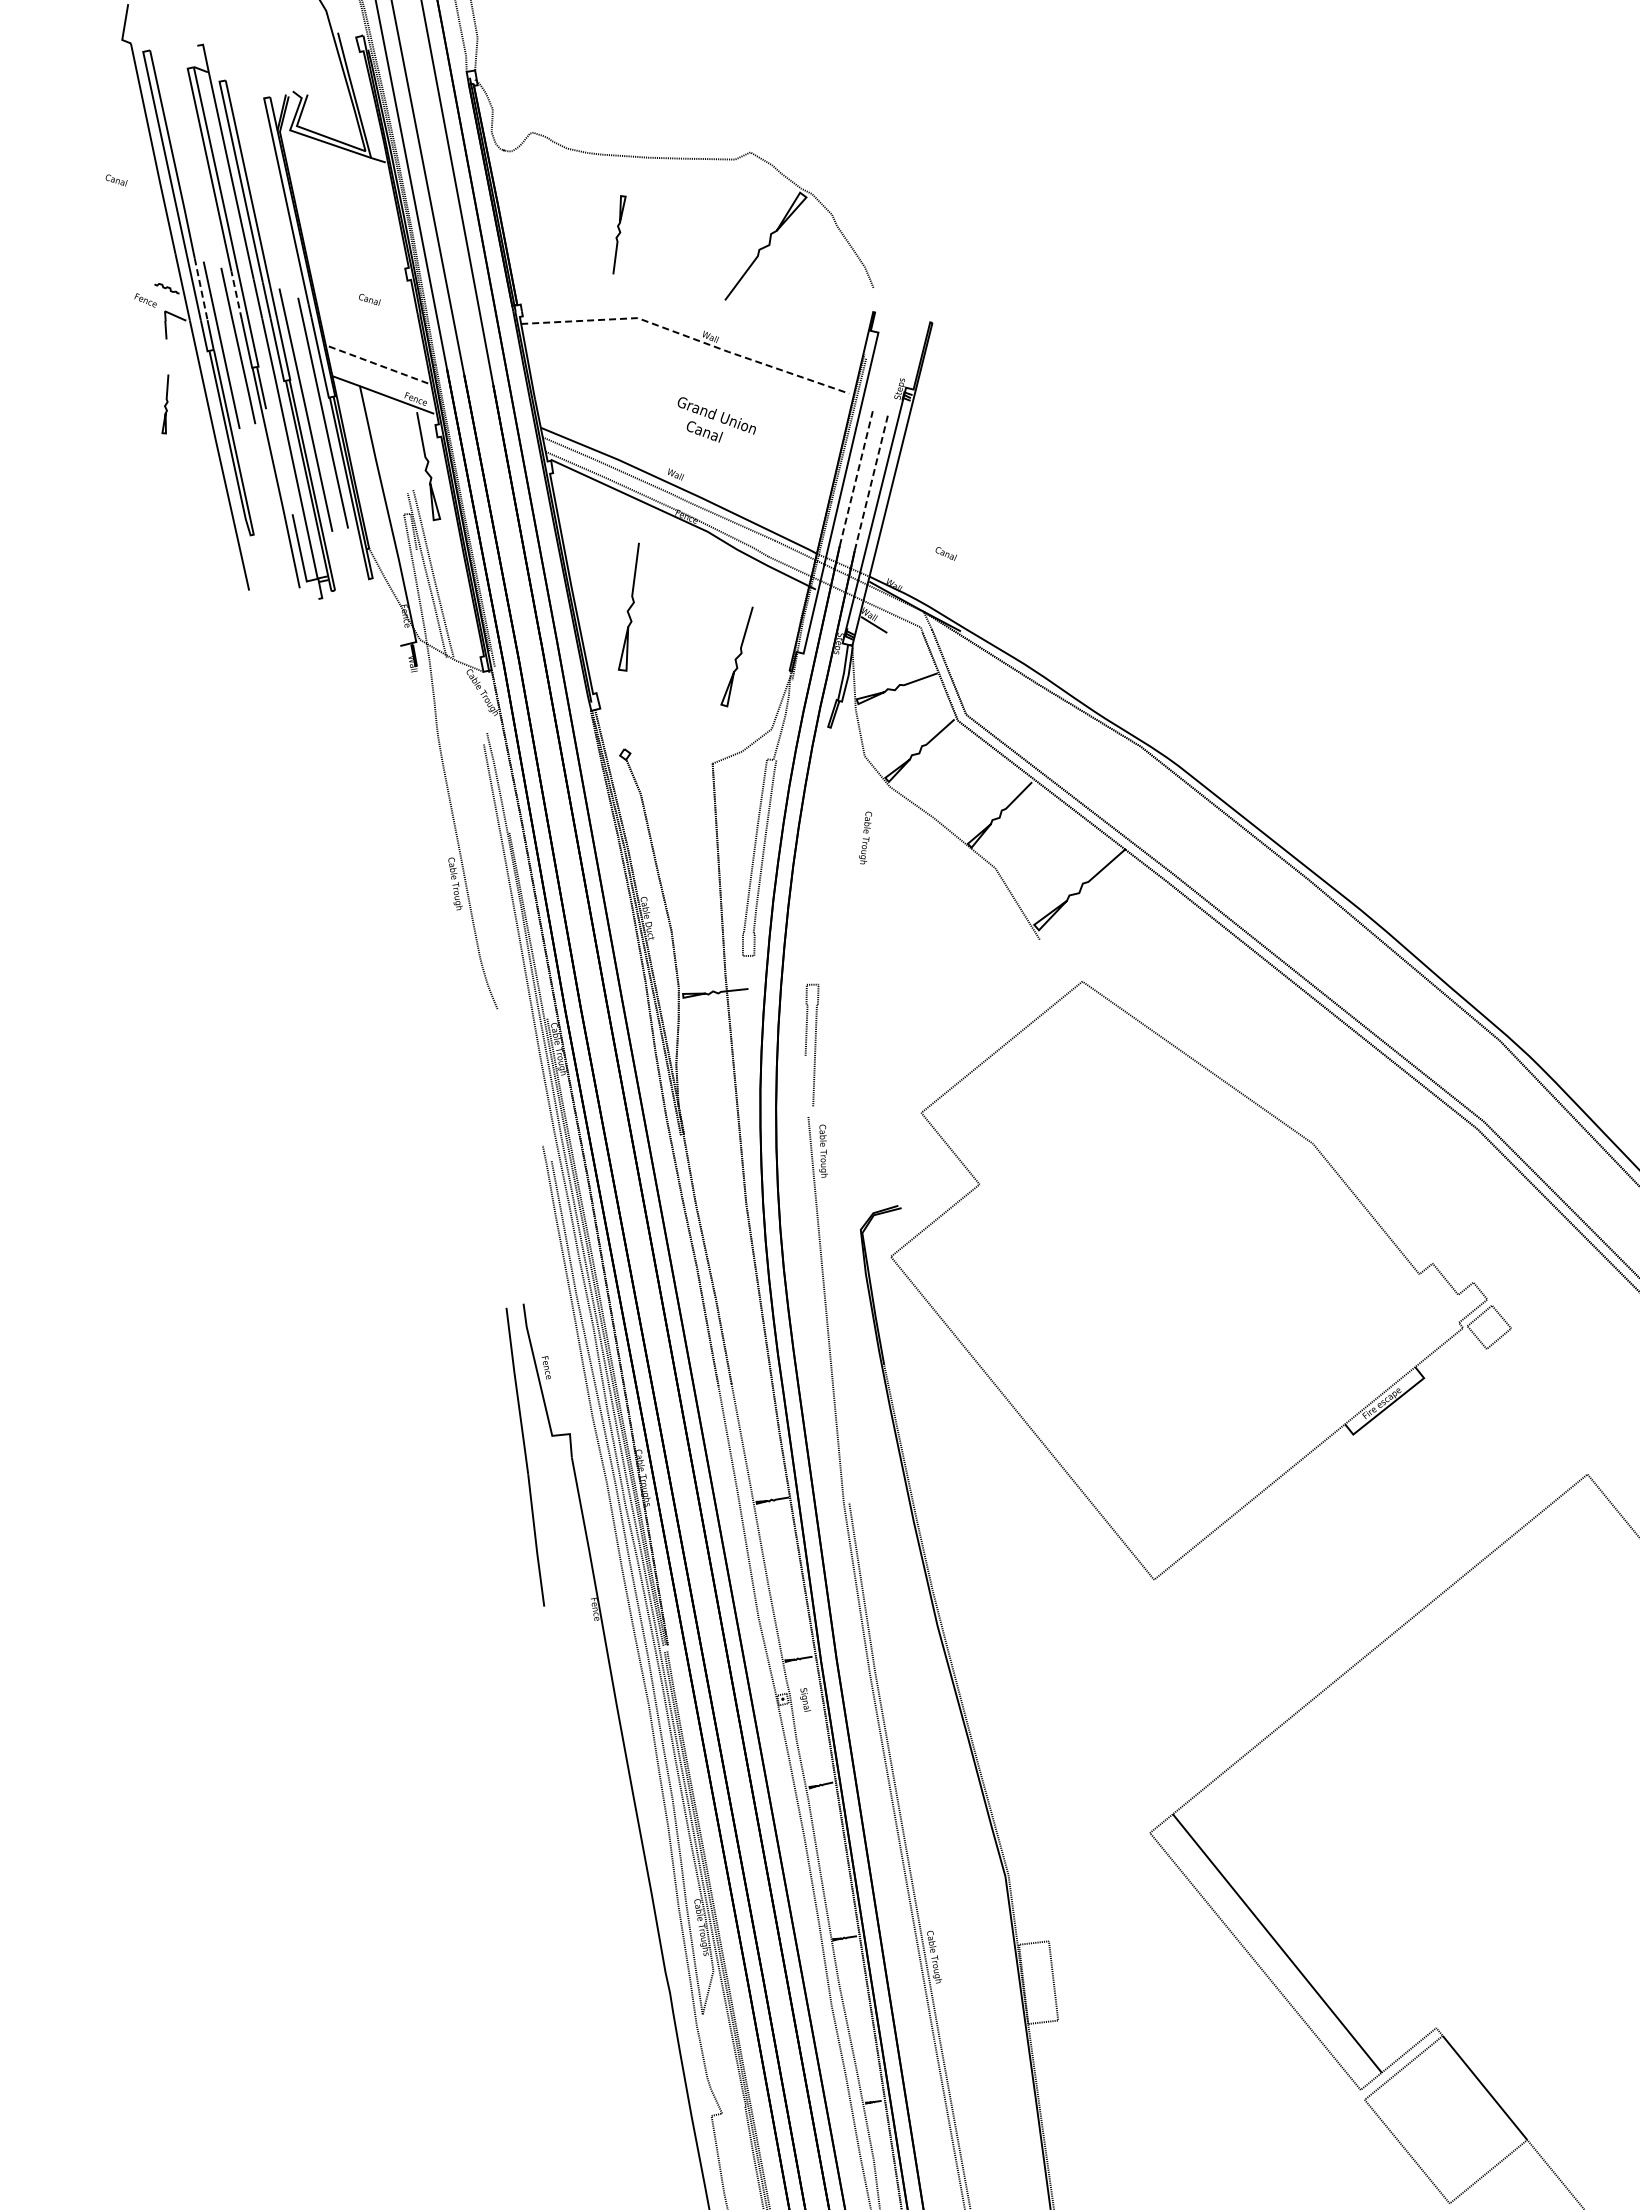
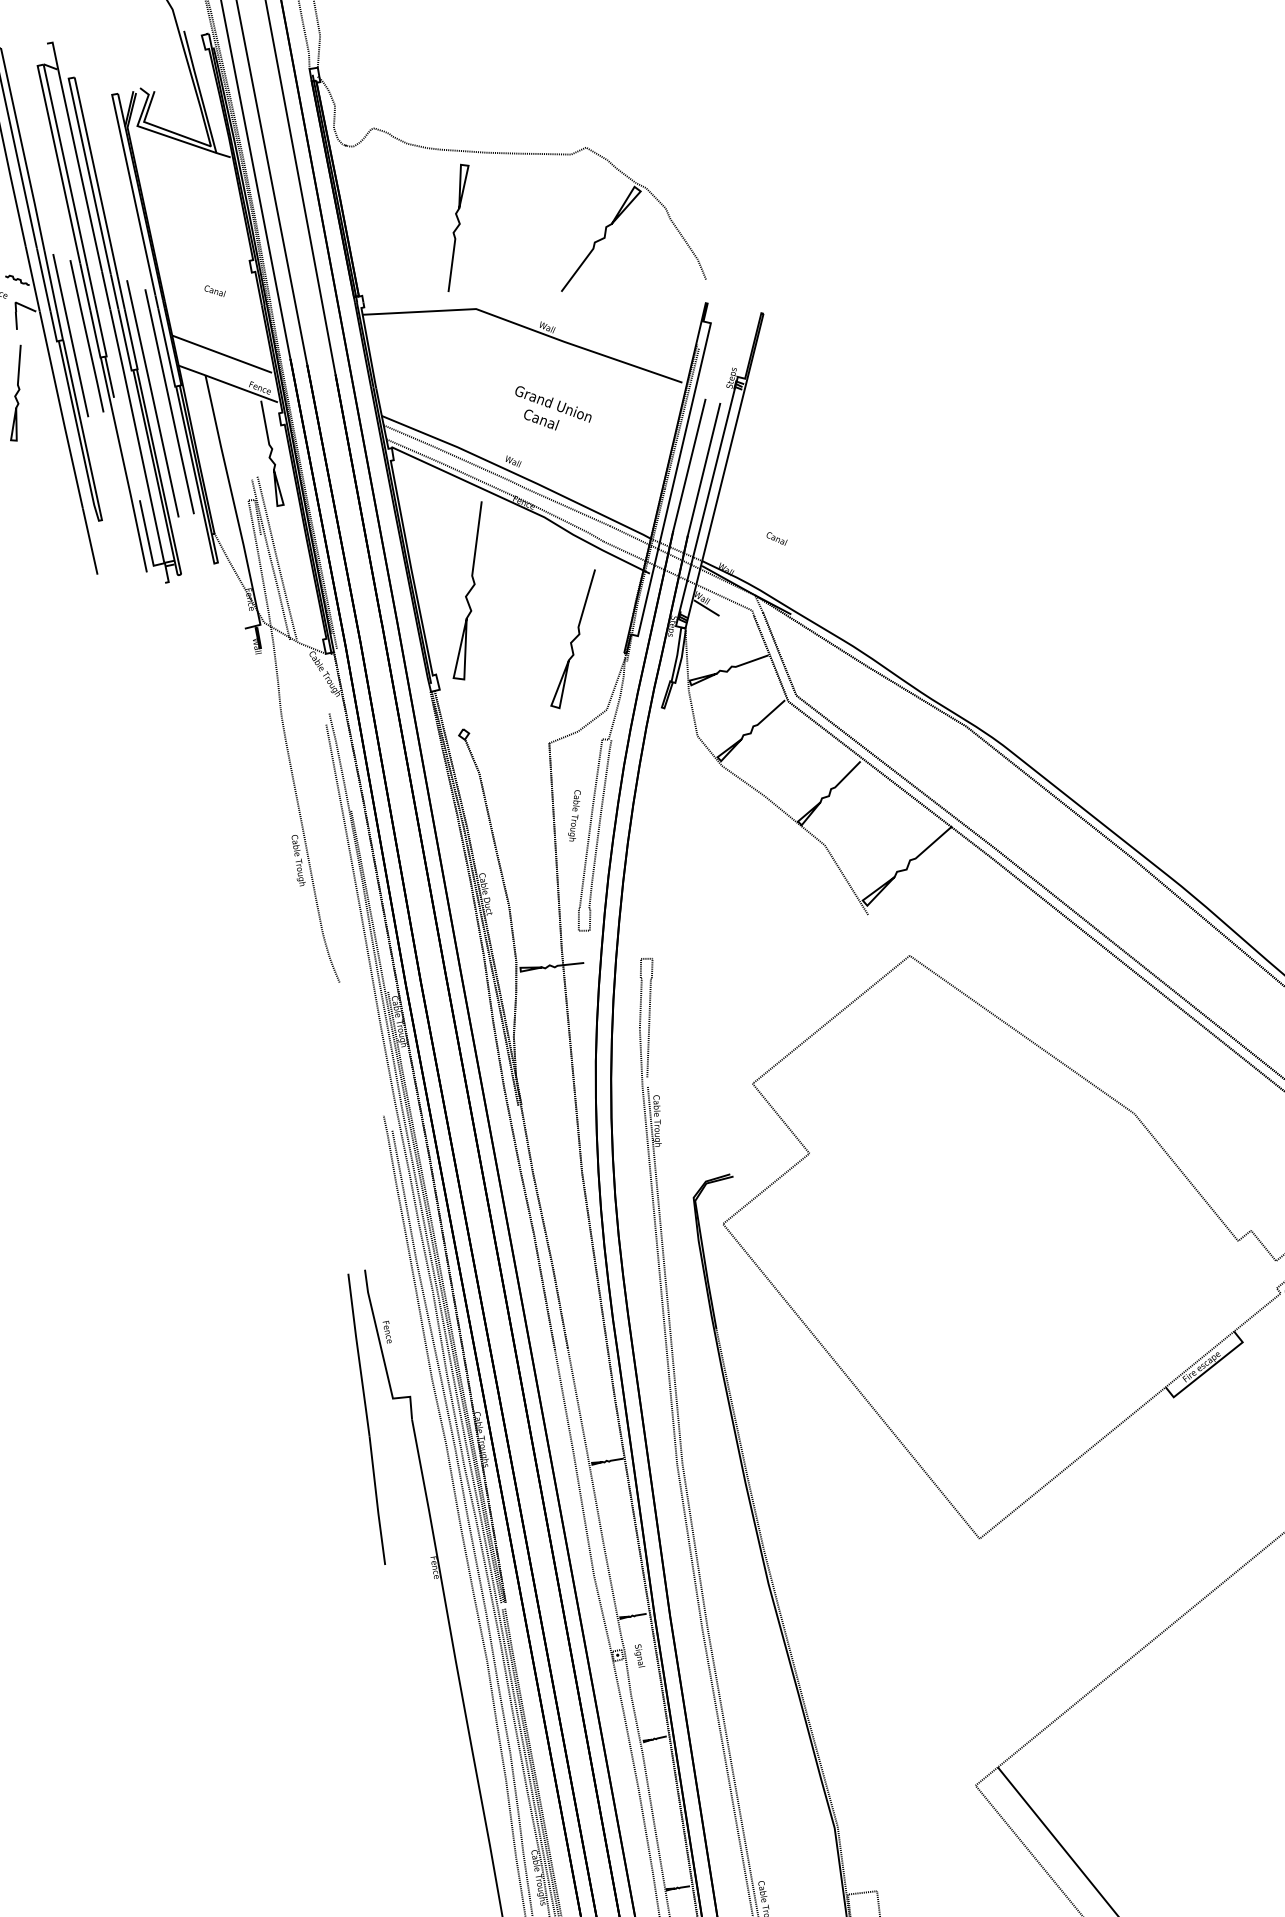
part: (619, 234) -> (458, 227), size x1.67
line: (201, 289) -> (51, 281), dashed -> solid
line: (236, 294) -> (85, 286), dashed -> solid
line: (689, 337) -> (526, 327), dashed -> solid
line: (376, 364) -> (221, 354), dashed -> solid
part: (165, 403) -> (15, 392), size x1.67
line: (856, 478) -> (689, 465), dashed -> solid
line: (871, 483) -> (704, 470), dashed -> solid
part: (628, 606) -> (467, 590), size x1.43
part: (736, 656) -> (572, 638), size x1.43
text: (865, 837) -> (574, 815), moved
line: (806, 1085) -> (640, 1057), added
line: (831, 1308) -> (665, 1274), added

